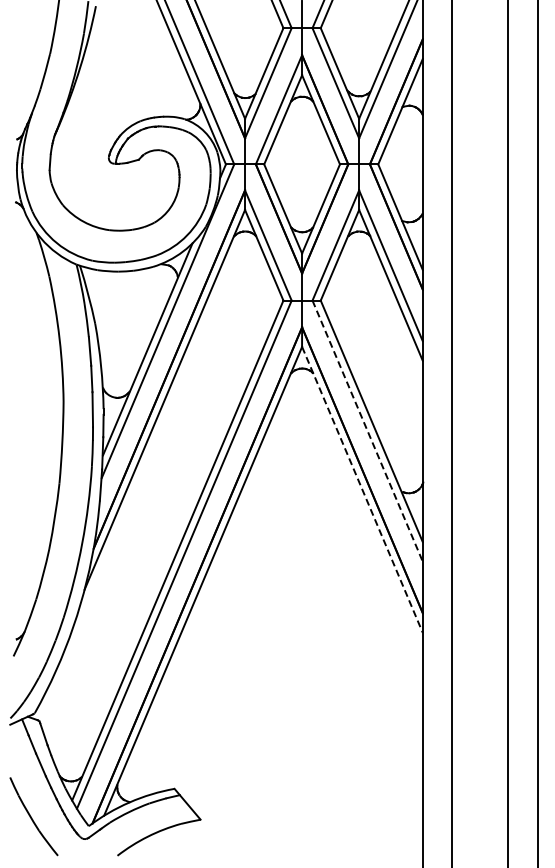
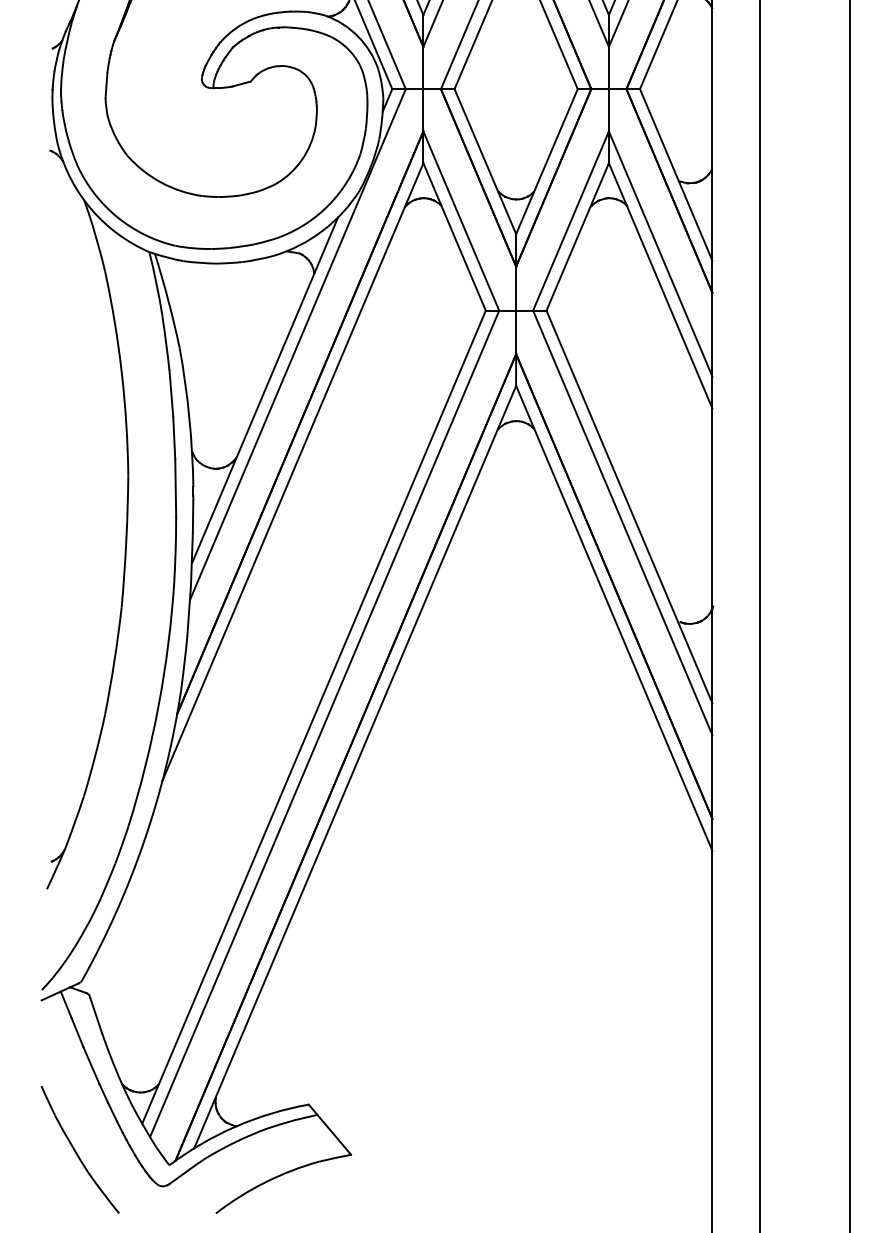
line: (367, 431) -> (622, 523), dashed -> solid
line: (362, 490) -> (614, 619), dashed -> solid

